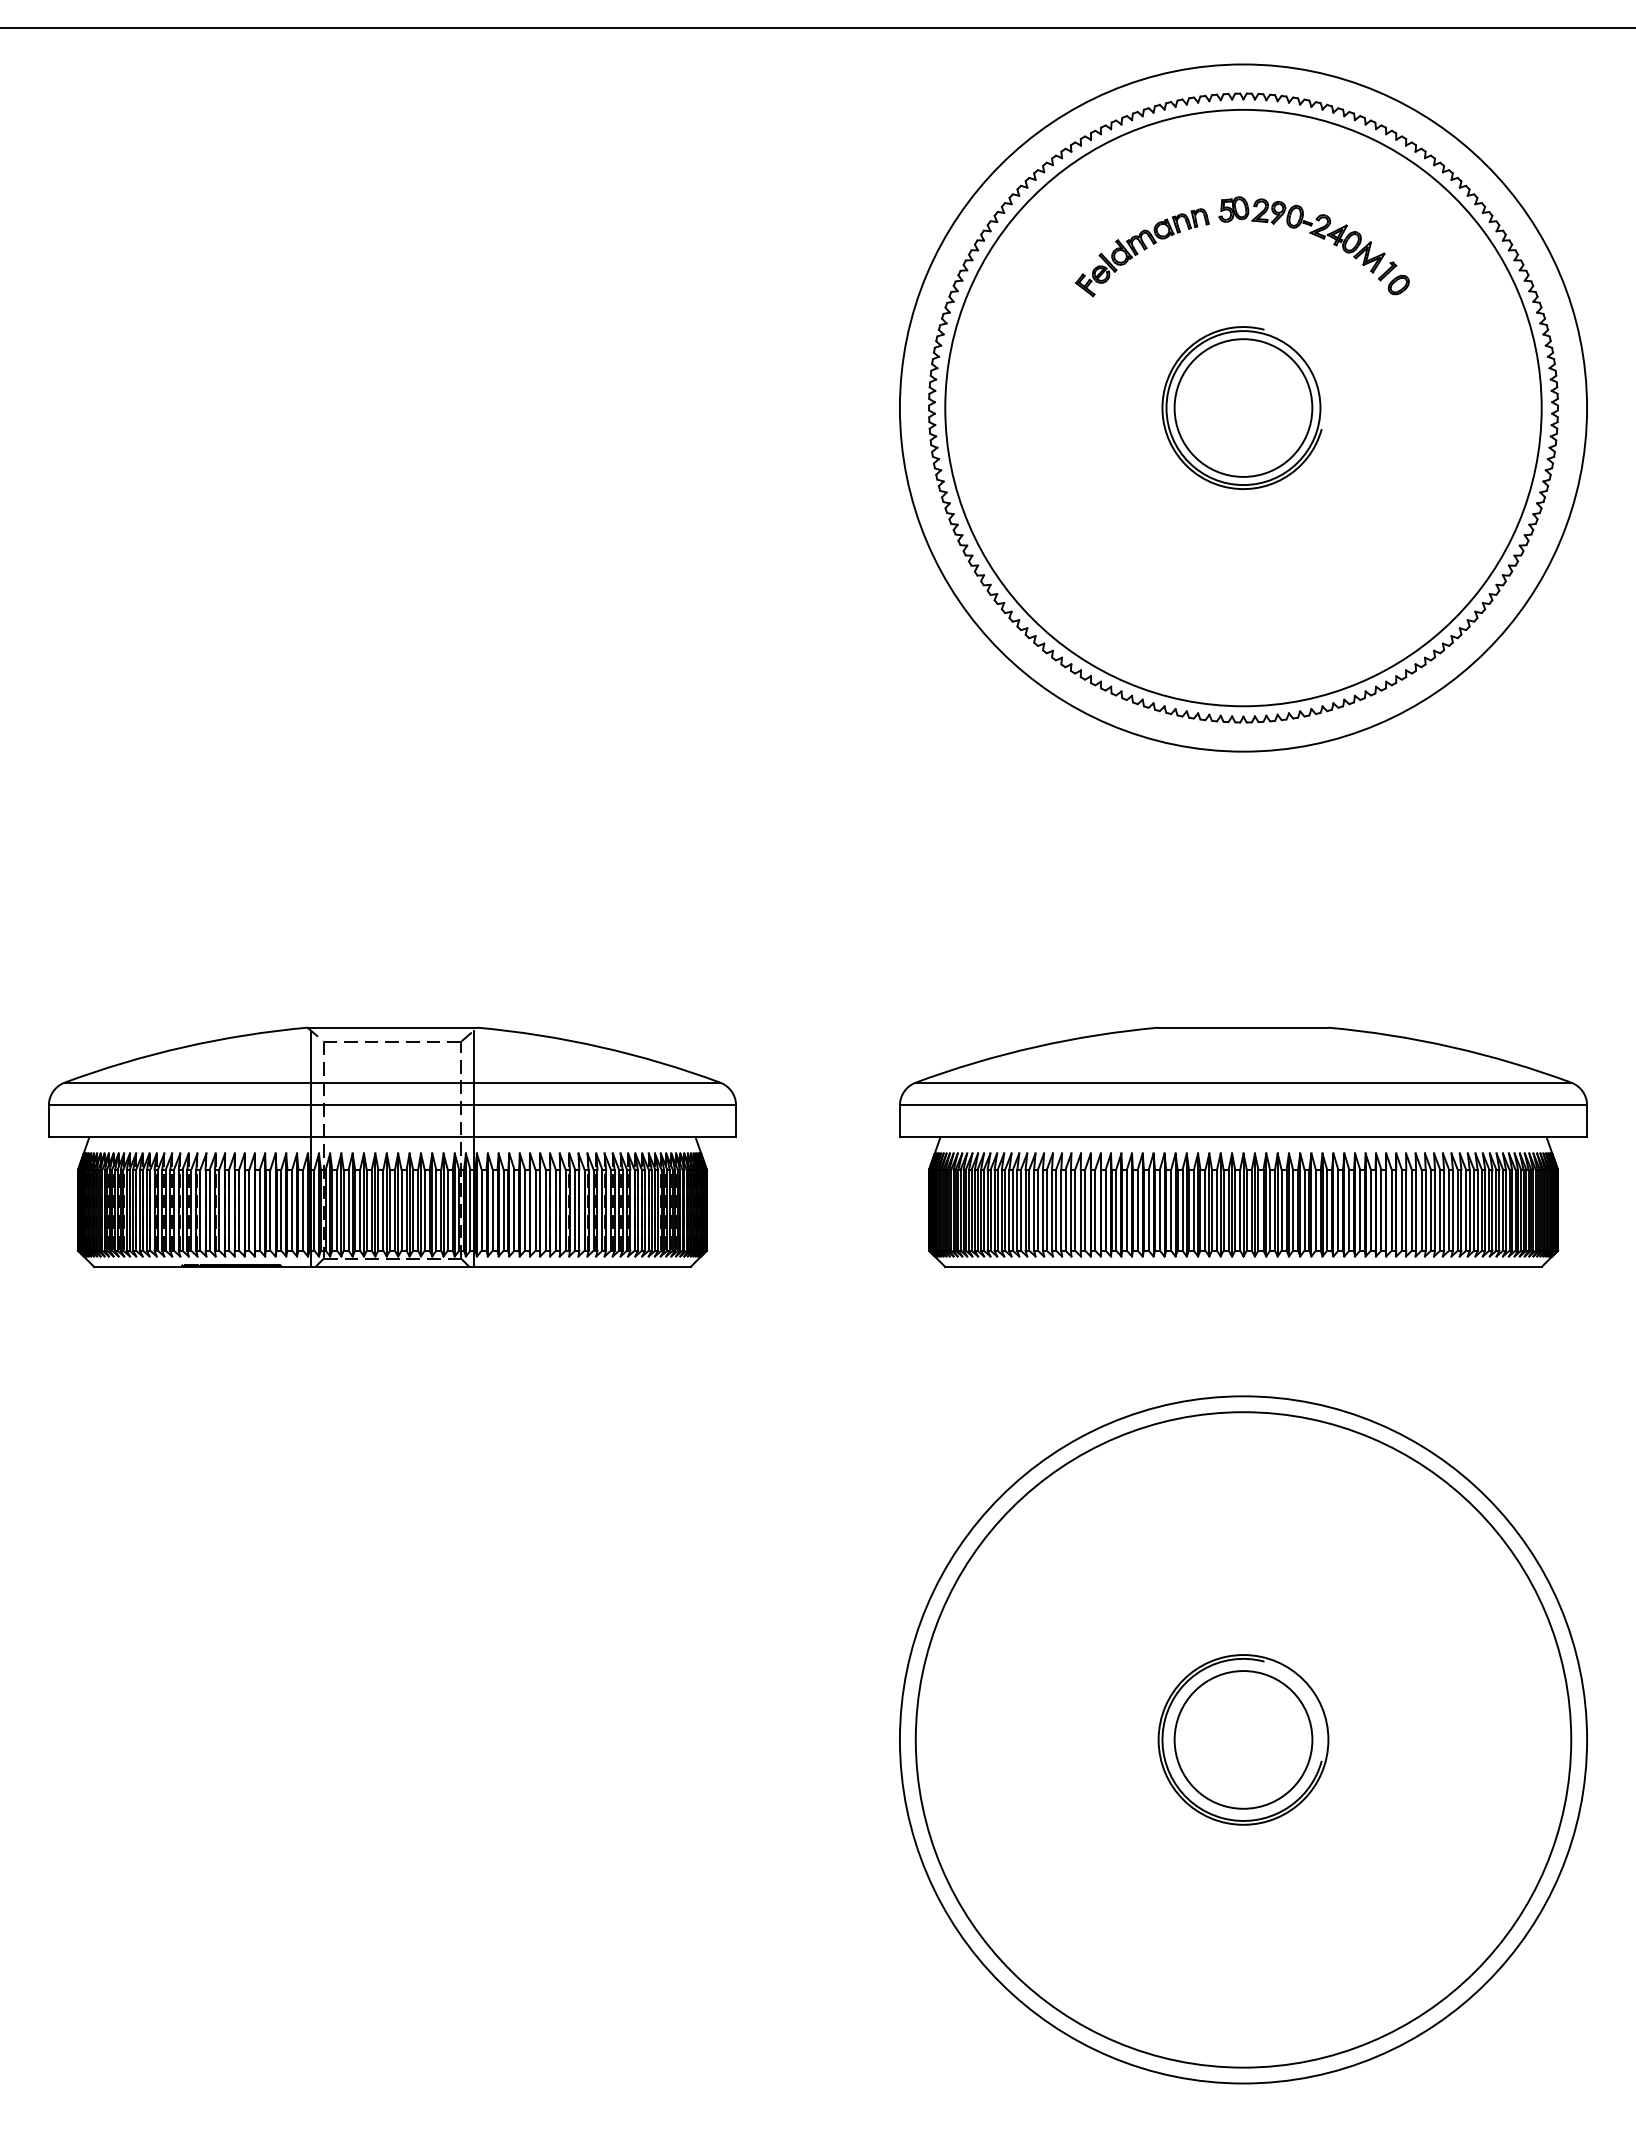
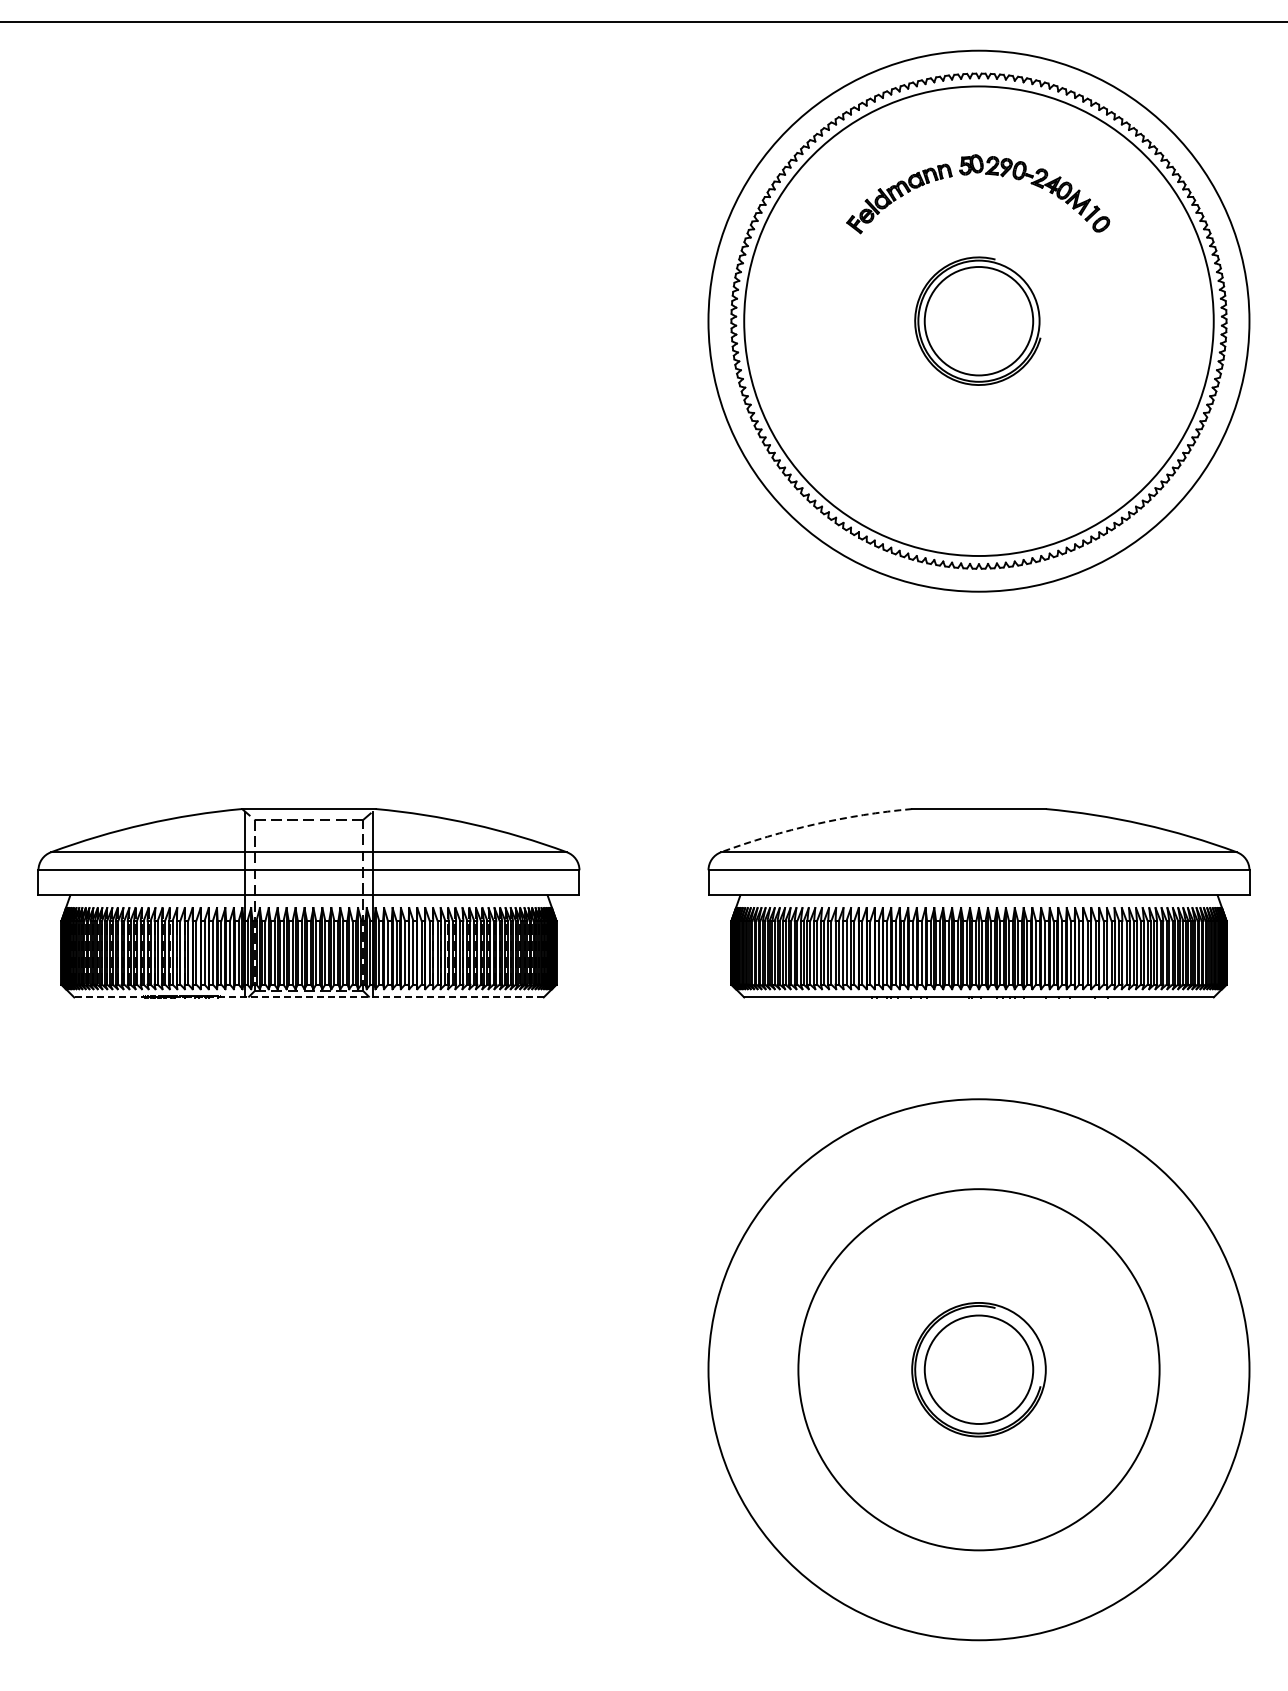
arc: (1035, 1047) -> (815, 824), solid -> dashed
line: (391, 1267) -> (308, 997), solid -> dashed
circle: (1242, 1739) -> (978, 1369), size x0.7

